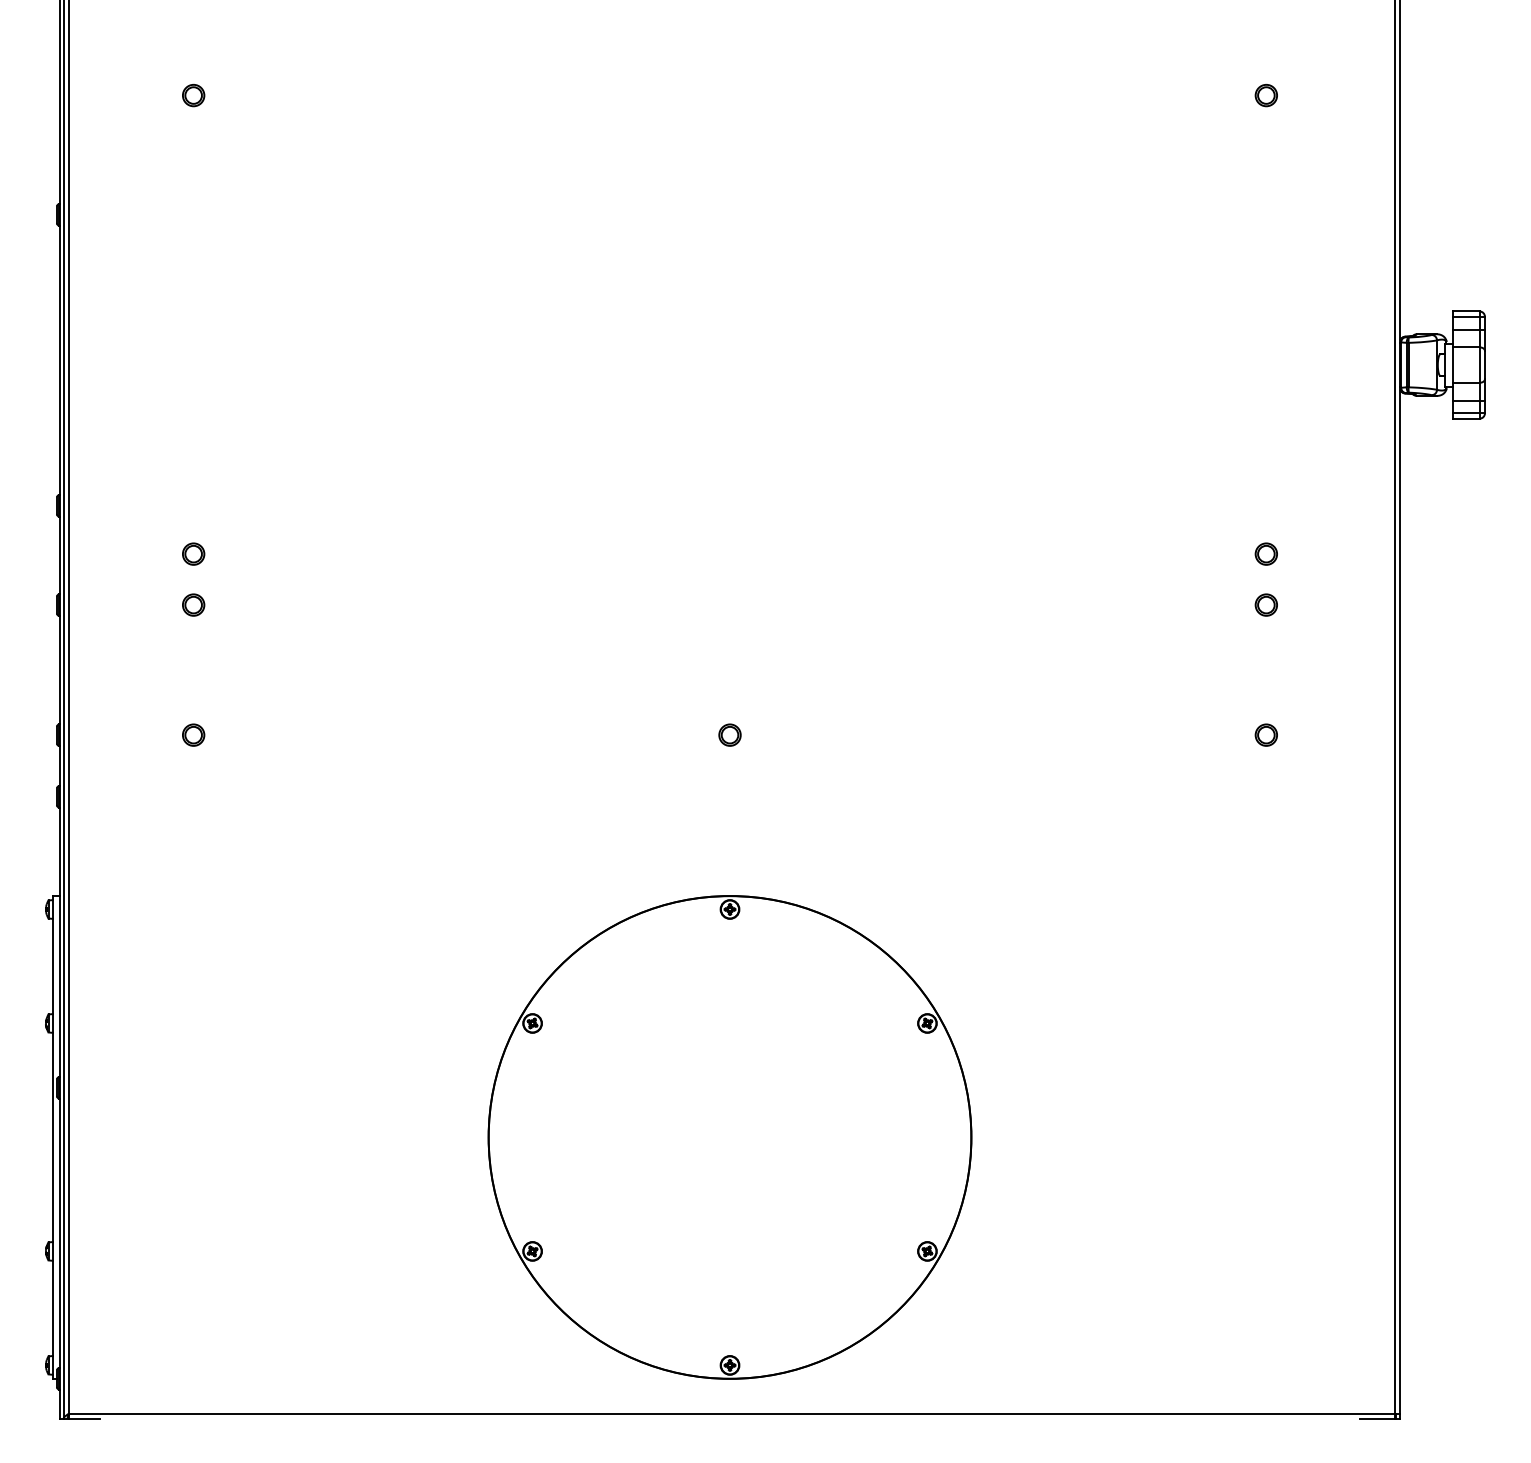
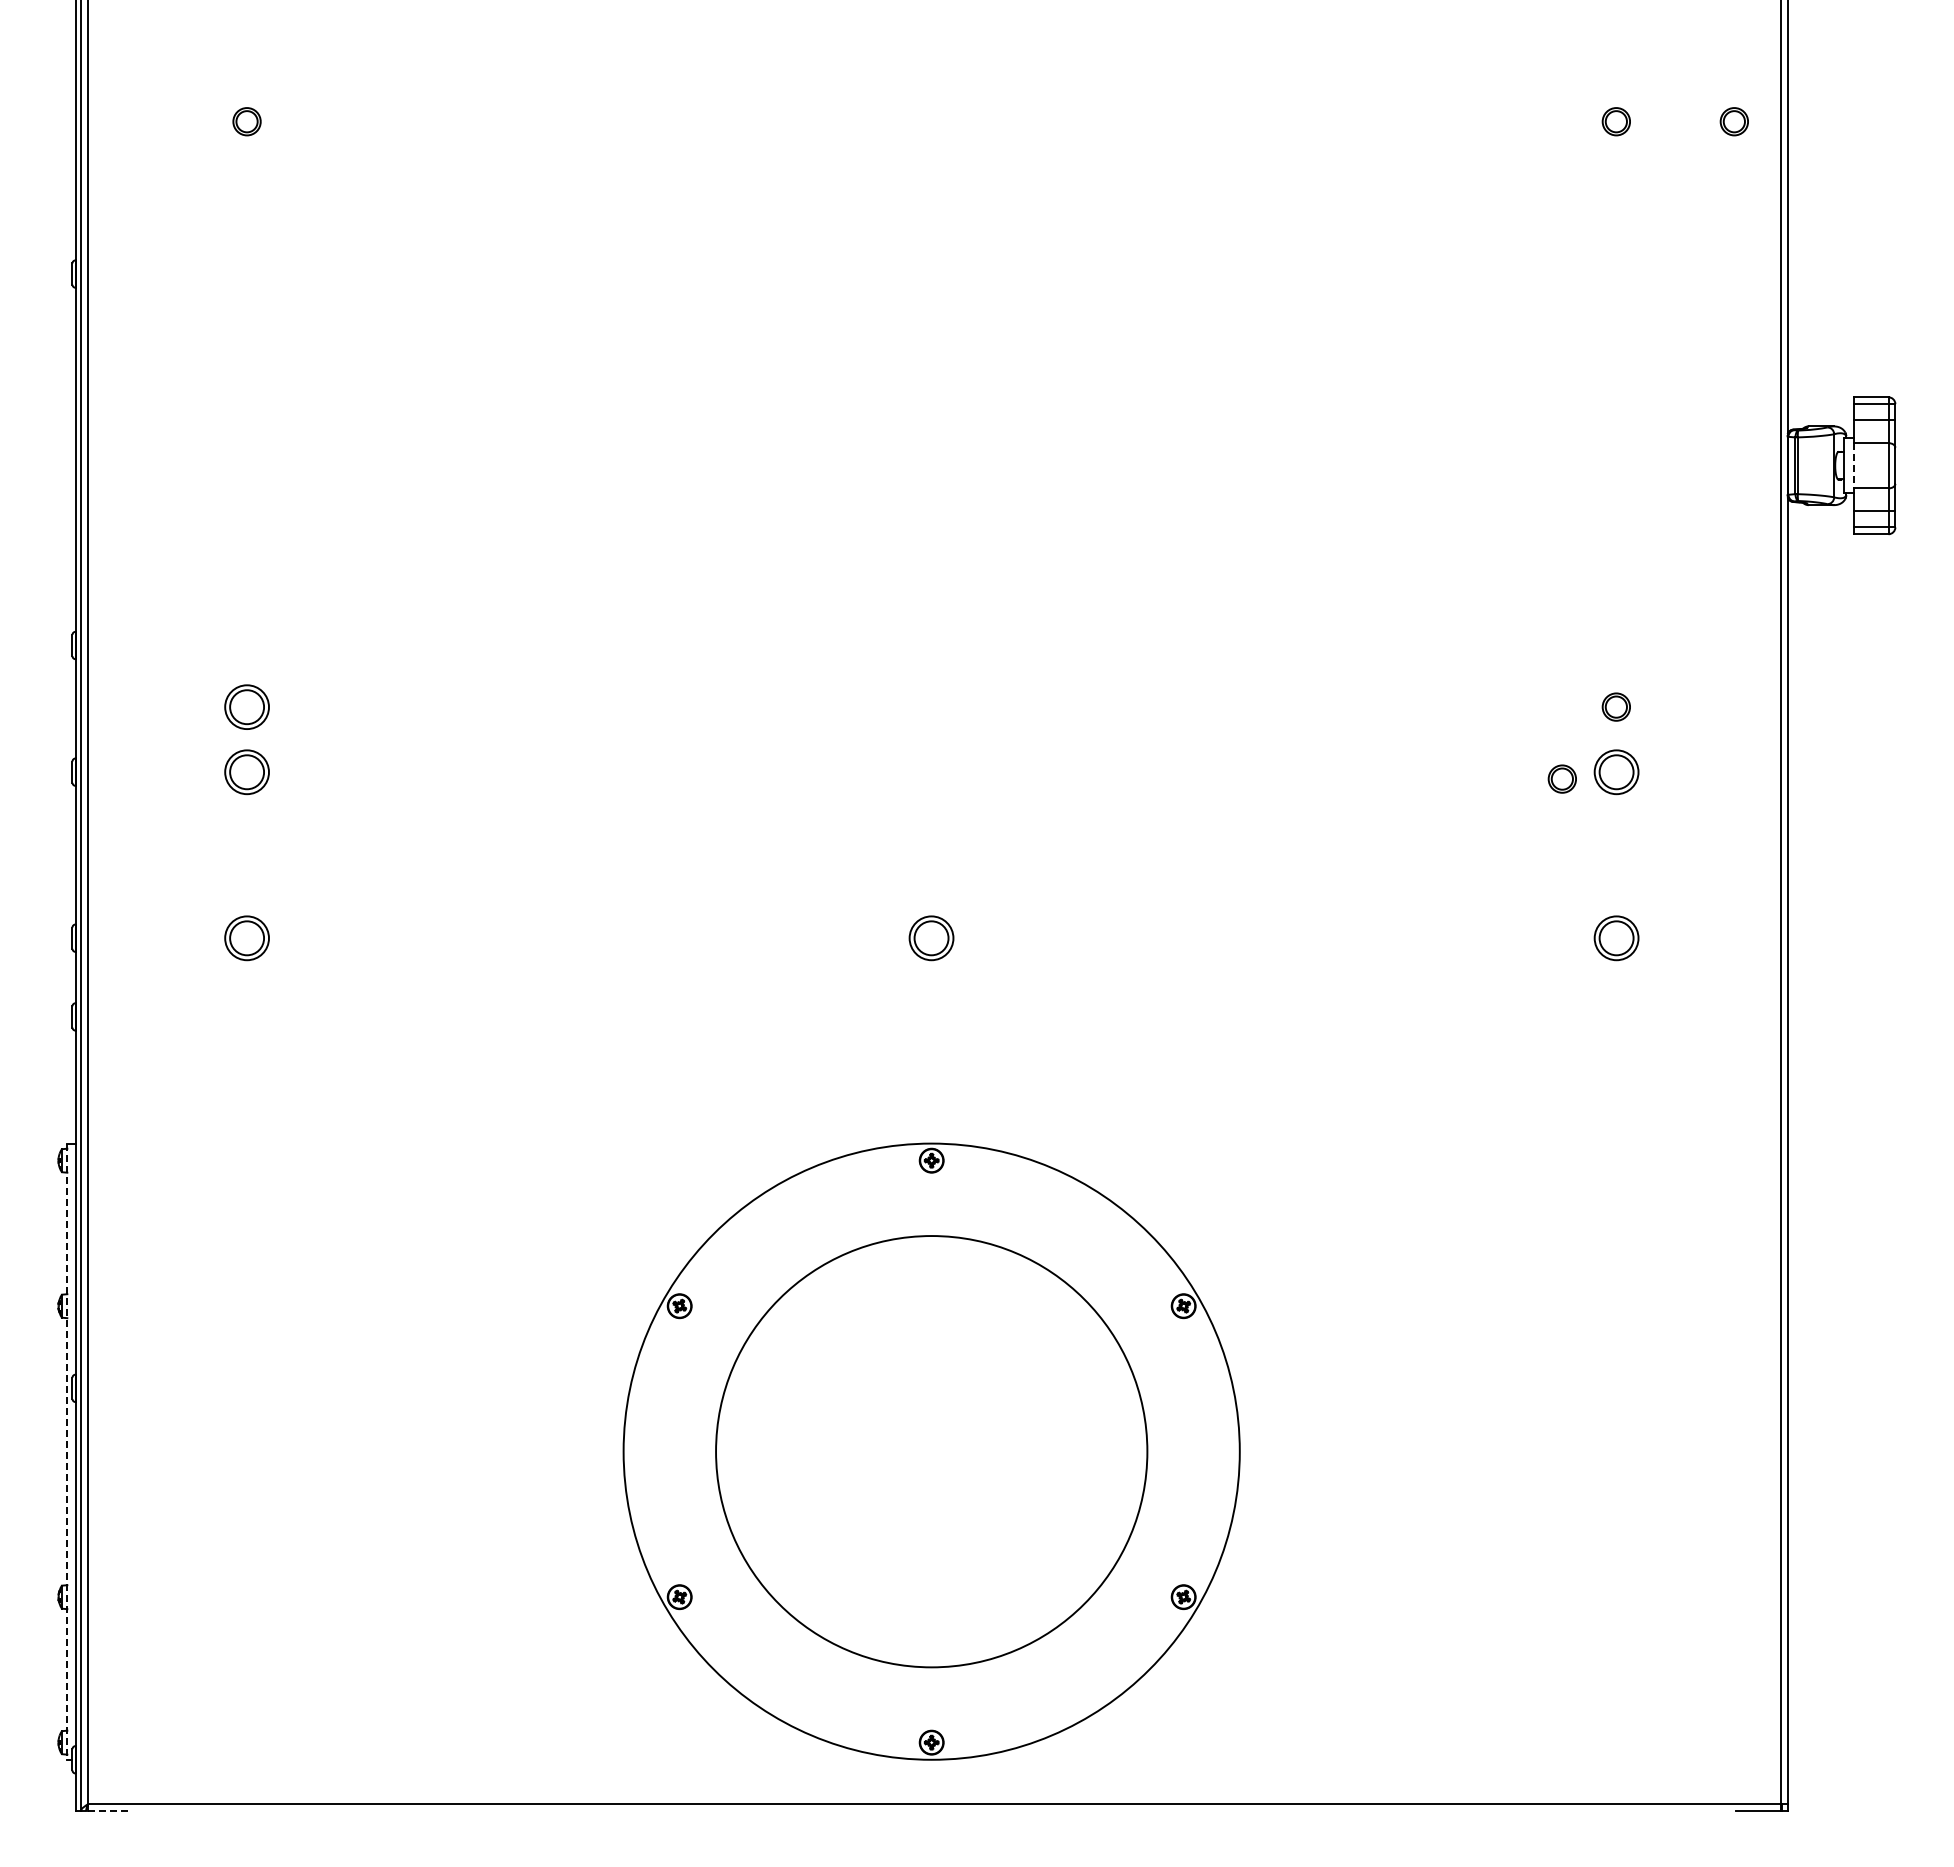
part: (1358, 95) -> (1733, 121), added
line: (1452, 364) -> (1854, 465), solid -> dashed
part: (193, 553) -> (246, 706), size x1.6
part: (193, 604) -> (246, 771), size x1.6
part: (1265, 604) -> (1615, 771), size x1.6
part: (1223, 610) -> (1561, 778), added
part: (193, 734) -> (246, 937), size x1.6
part: (729, 734) -> (931, 937), size x1.6
part: (1265, 734) -> (1615, 937), size x1.6
circle: (729, 1137) -> (931, 1451), size x0.7
line: (52, 1138) -> (67, 1452), solid -> dashed
line: (84, 1419) -> (107, 1811), solid -> dashed

